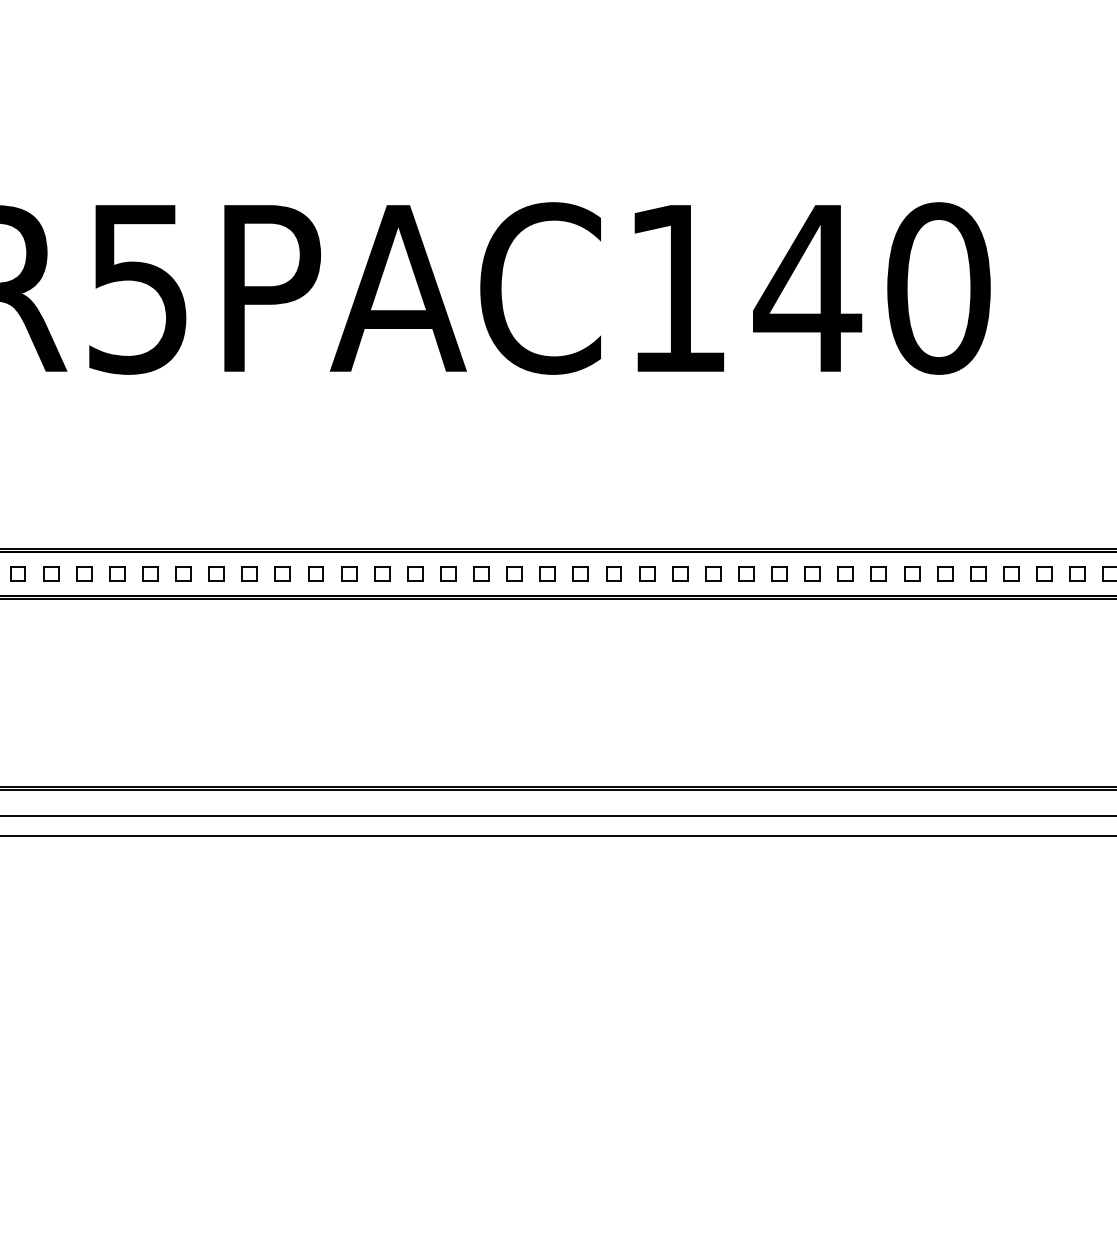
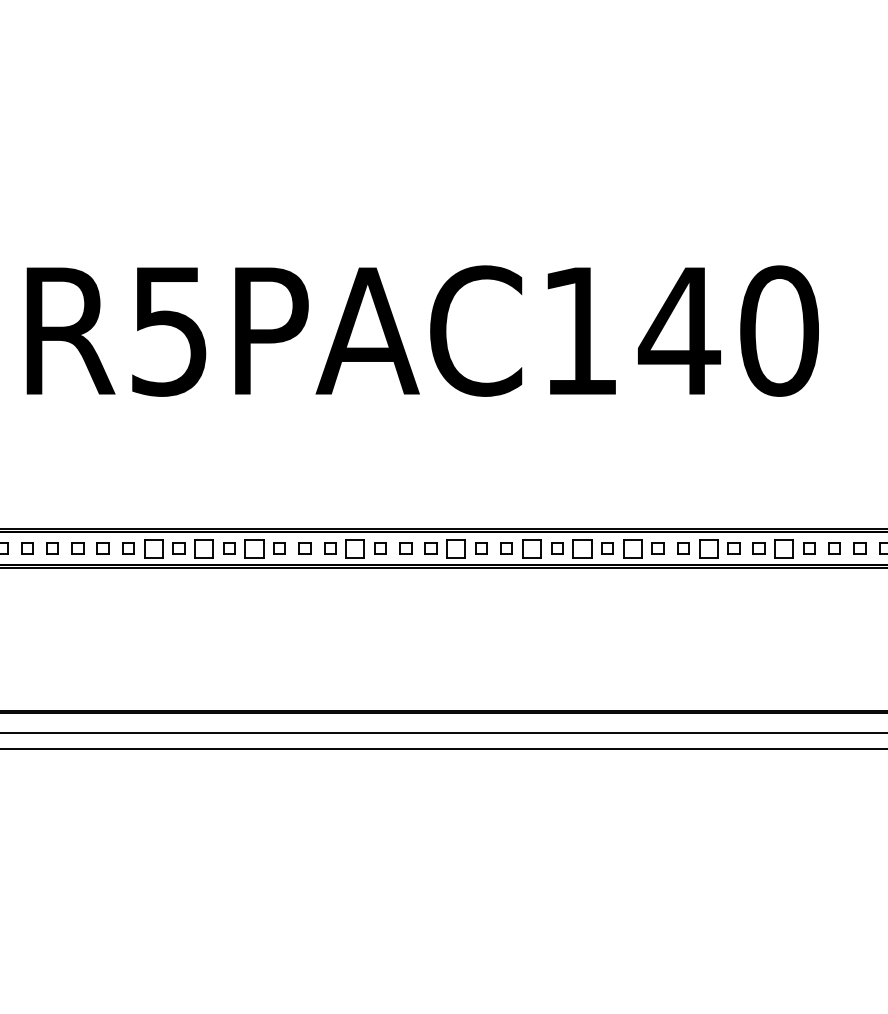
part: (117, 573) -> (153, 548), size x1.6
part: (182, 573) -> (203, 548), size x1.6
part: (249, 573) -> (254, 548), size x1.6
part: (382, 573) -> (355, 548), size x1.6
part: (514, 573) -> (456, 548), size x1.6
part: (613, 573) -> (531, 548), size x1.6
part: (680, 573) -> (582, 548), size x1.6
part: (745, 573) -> (632, 548), size x1.6
part: (845, 573) -> (708, 548), size x1.6
part: (945, 573) -> (784, 548), size x1.6

